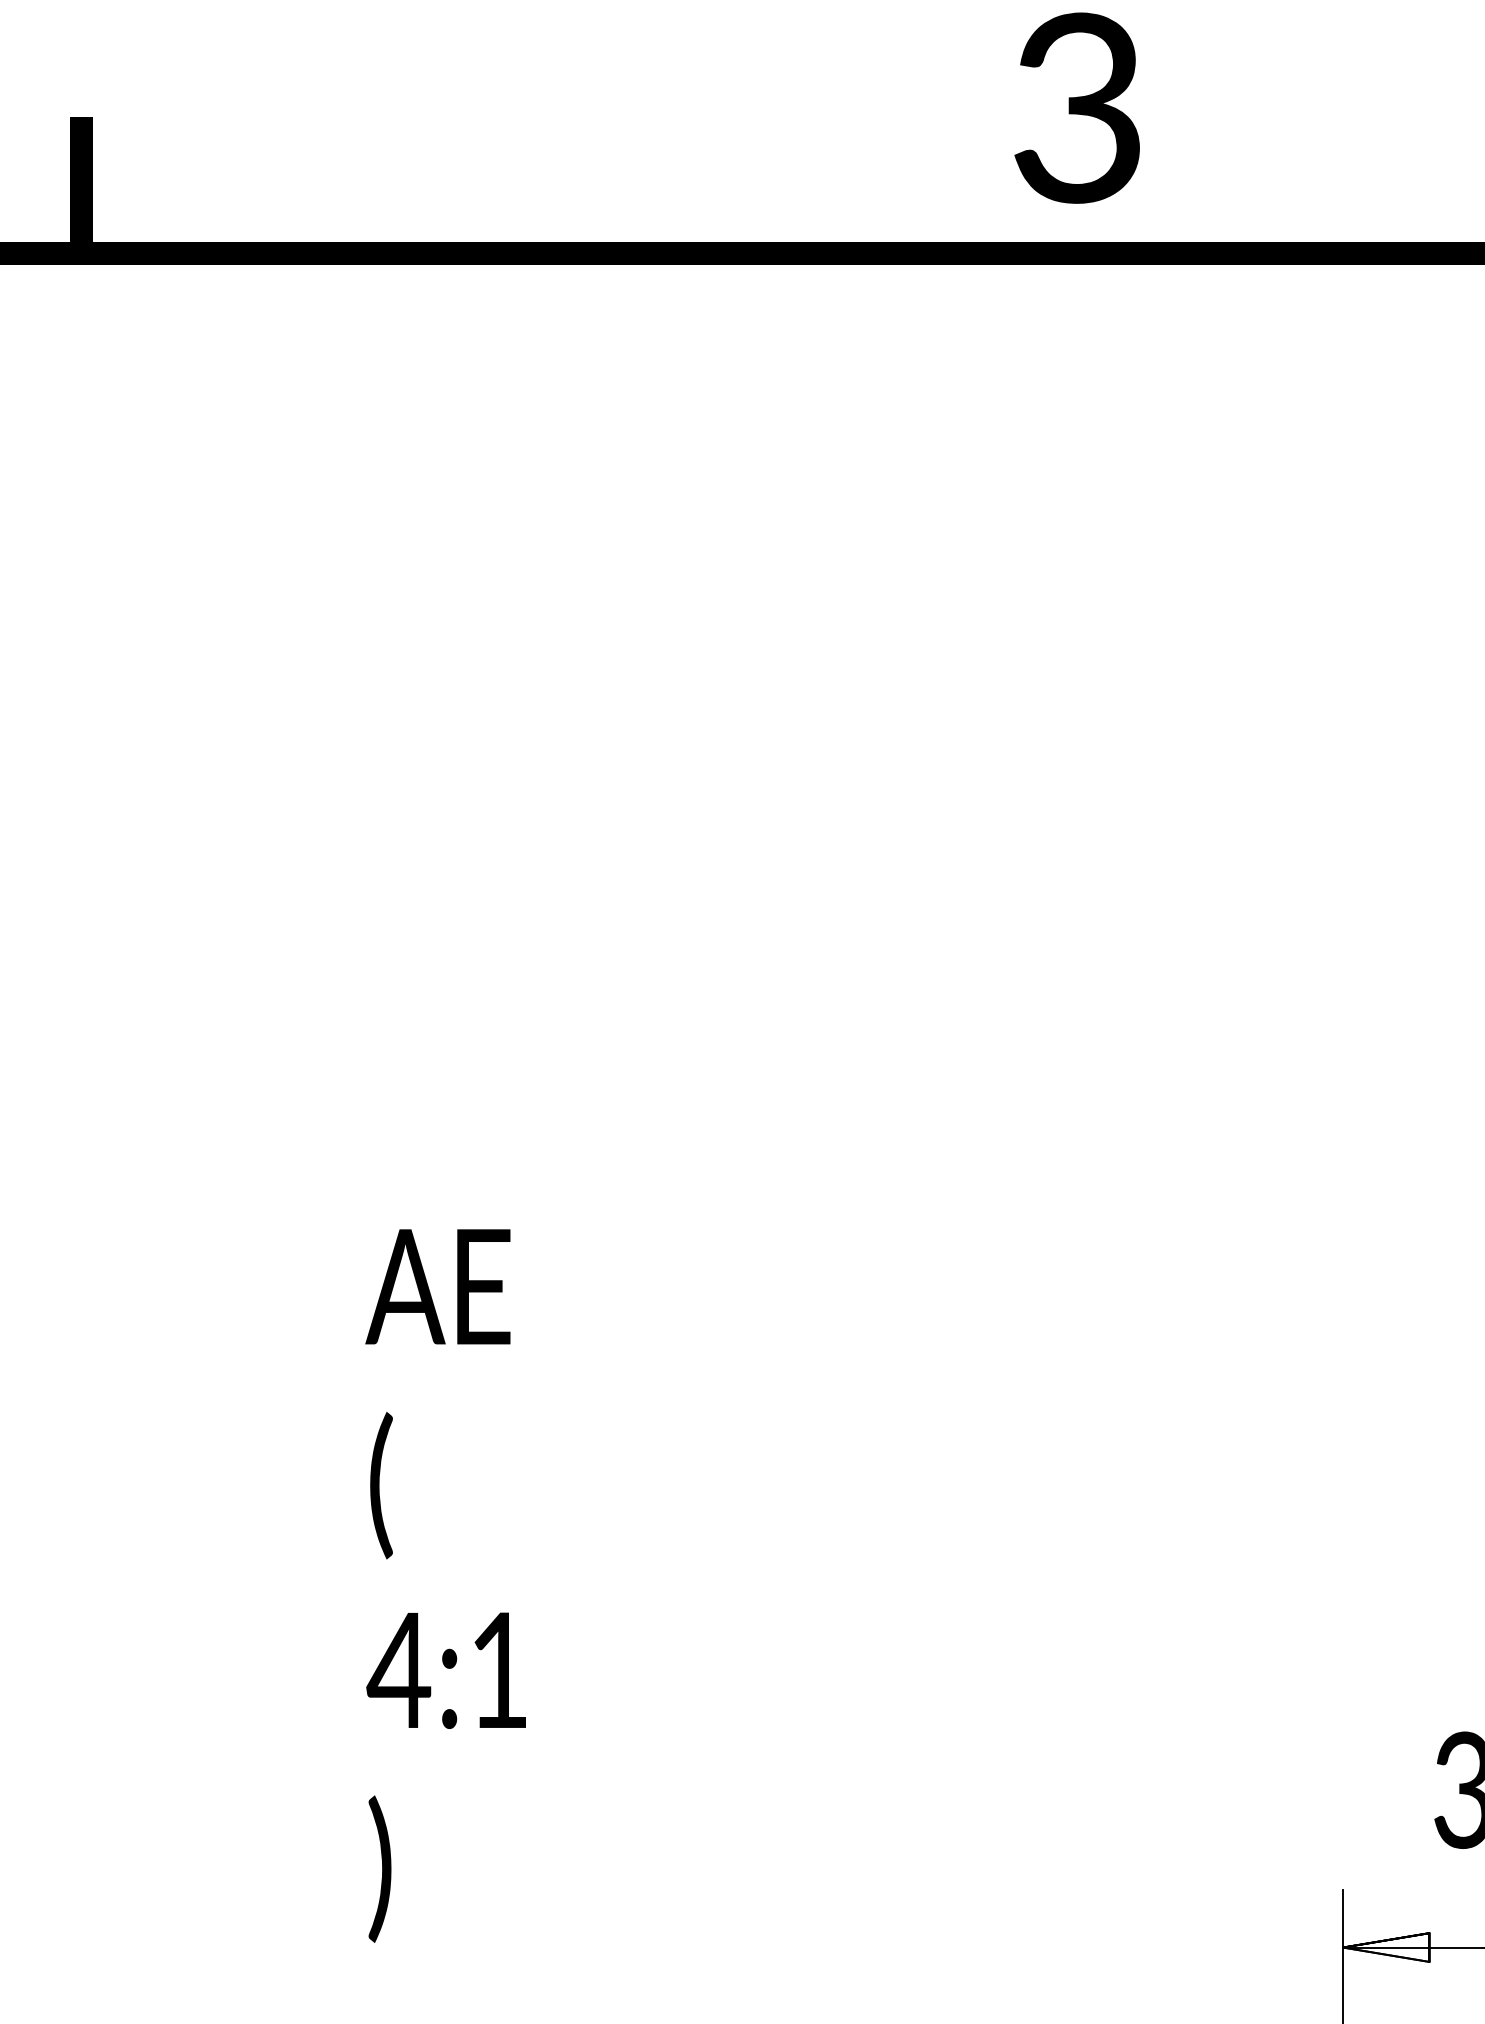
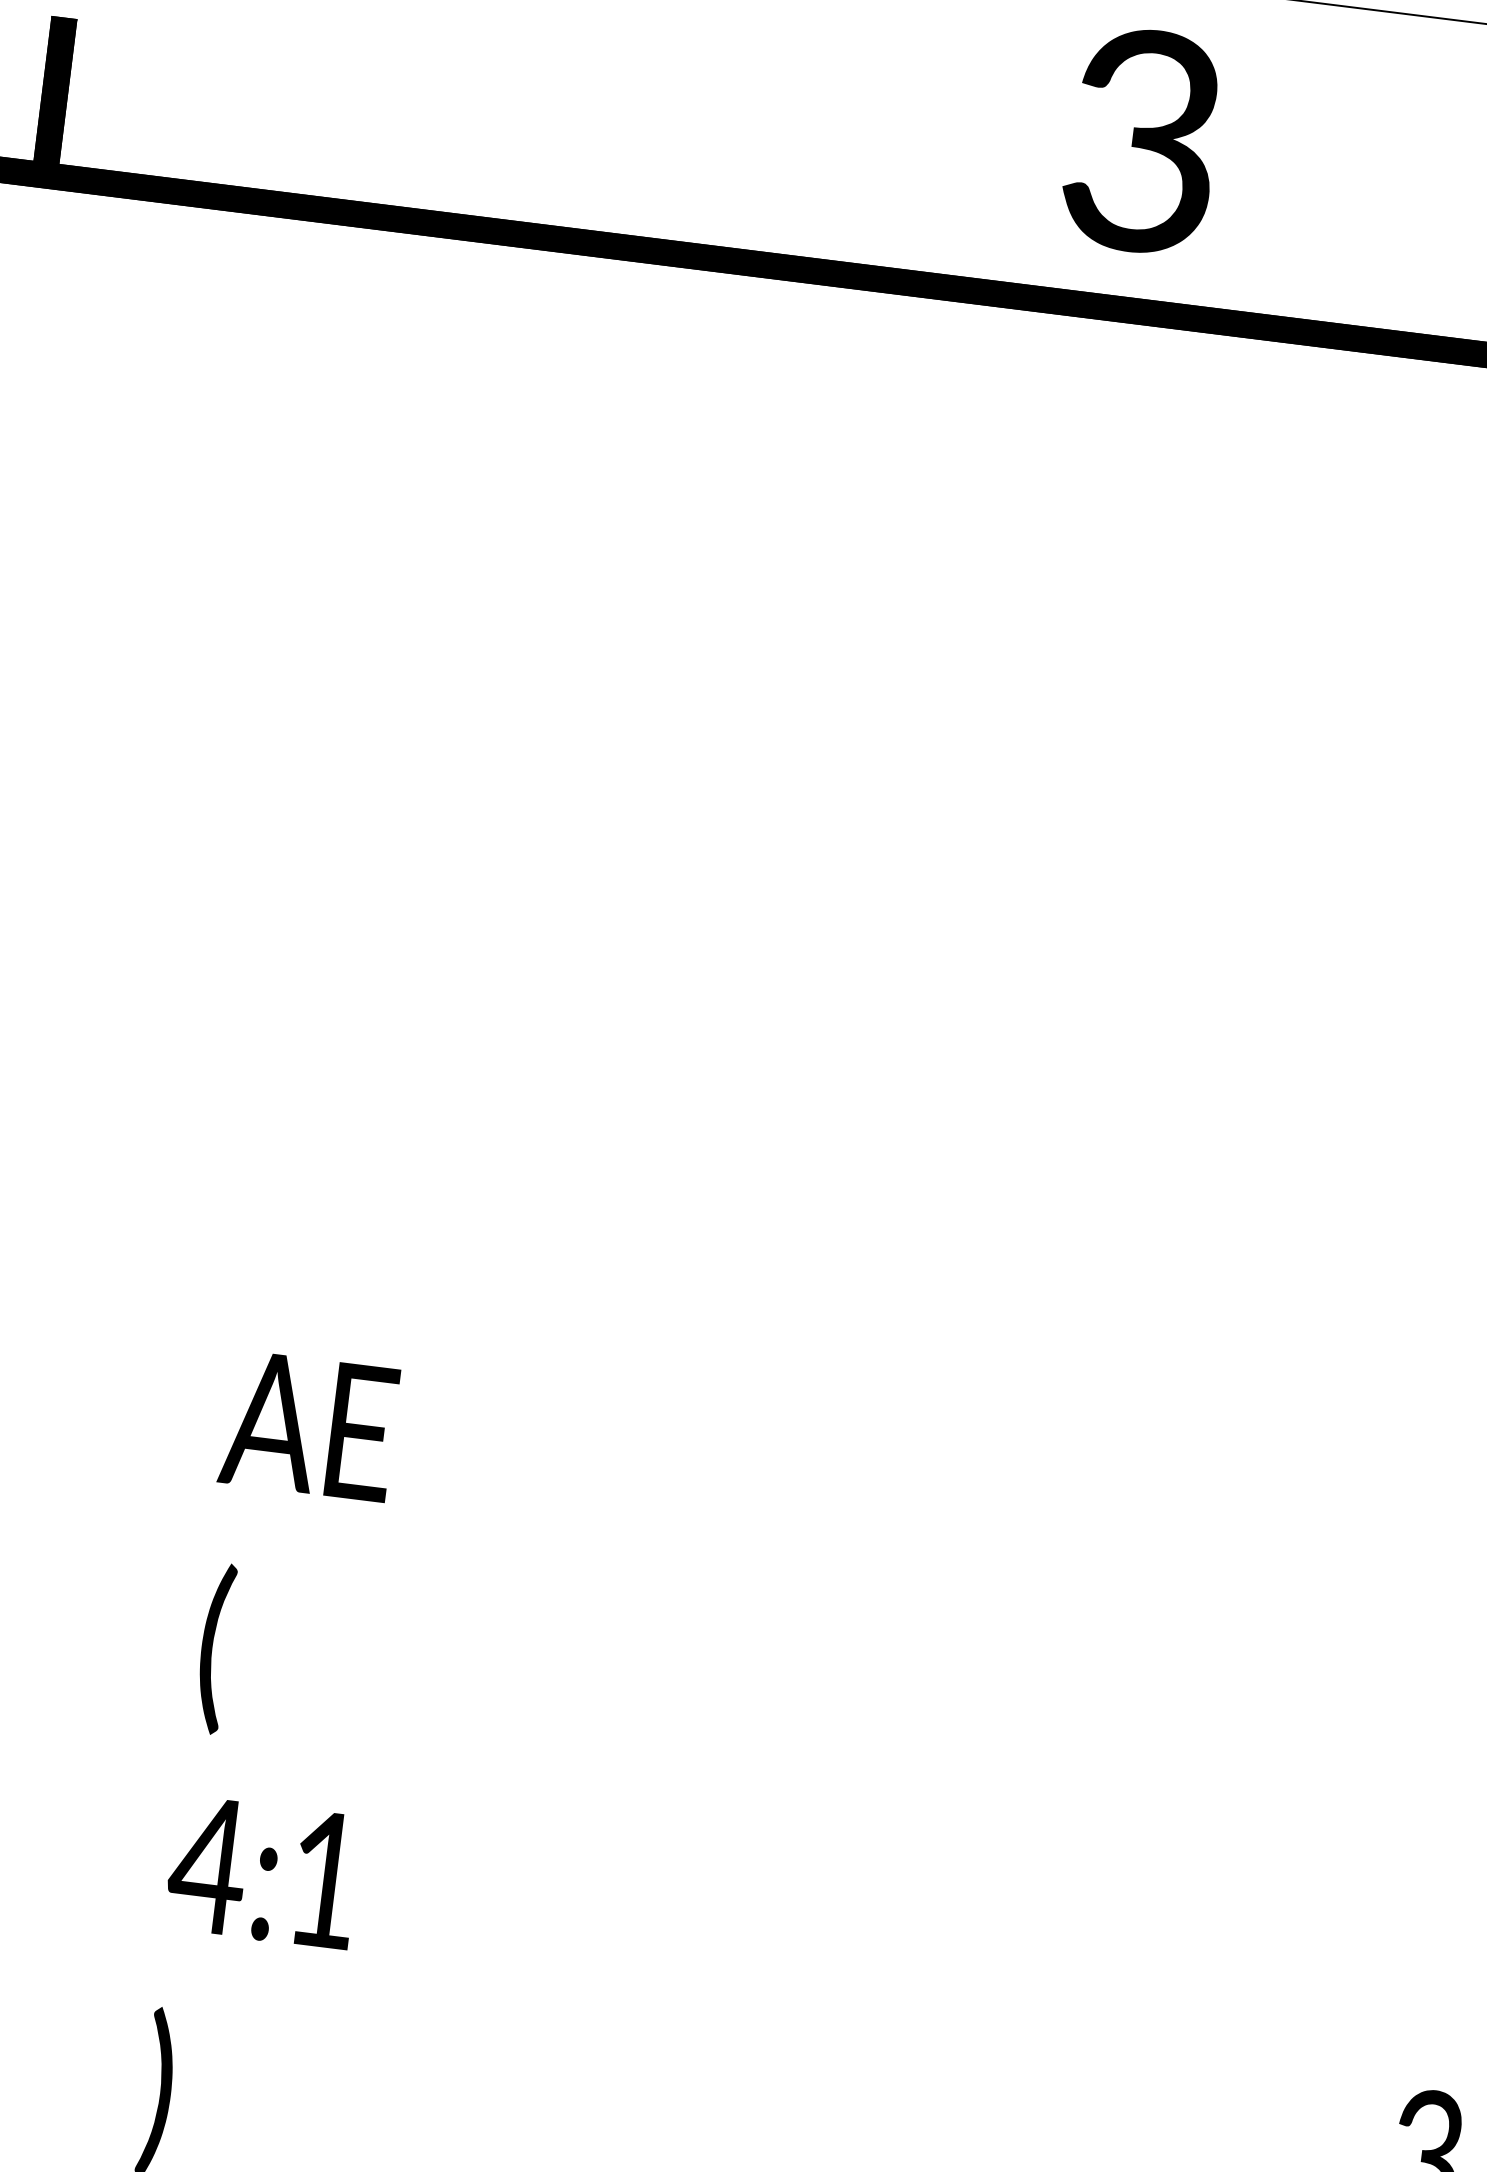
text: (1076, 107) -> (1141, 140), moved

